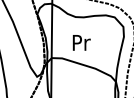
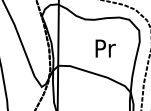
text: (81, 42) -> (105, 48), moved

